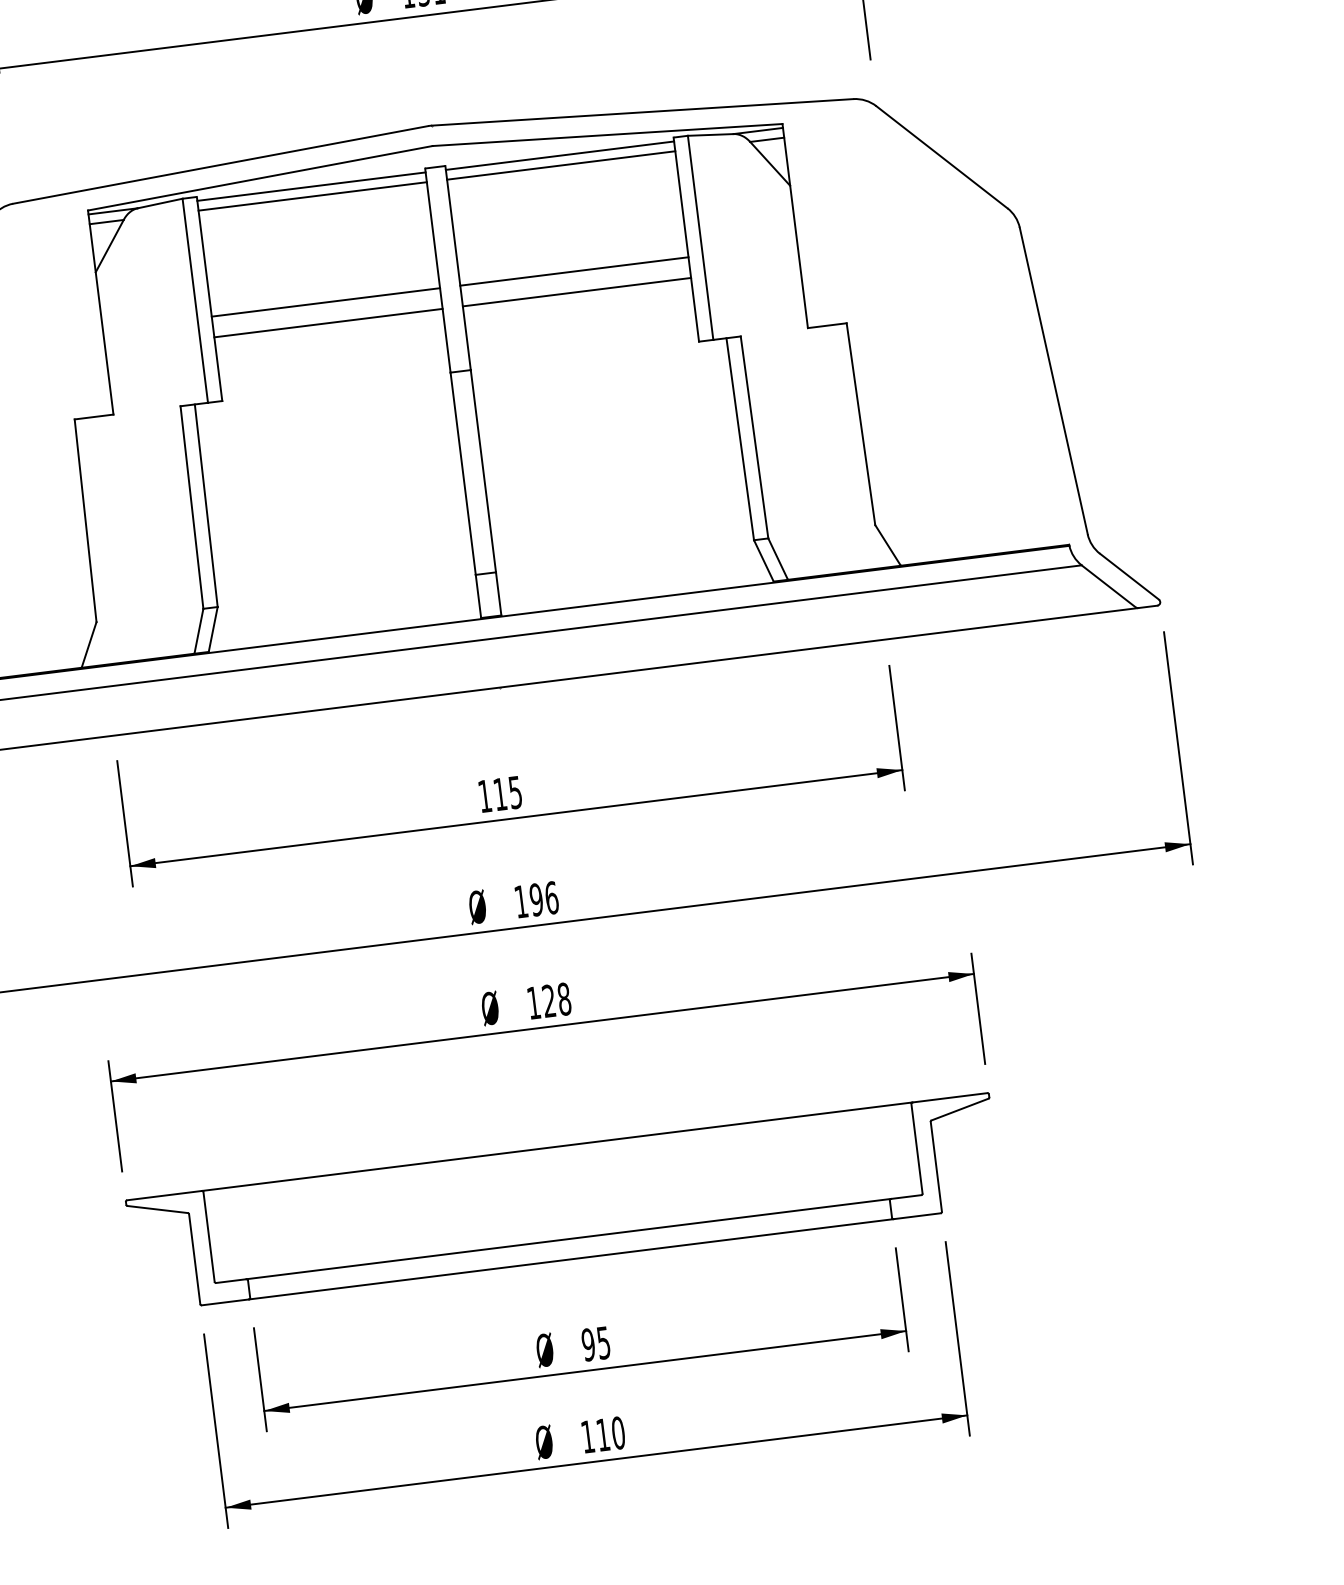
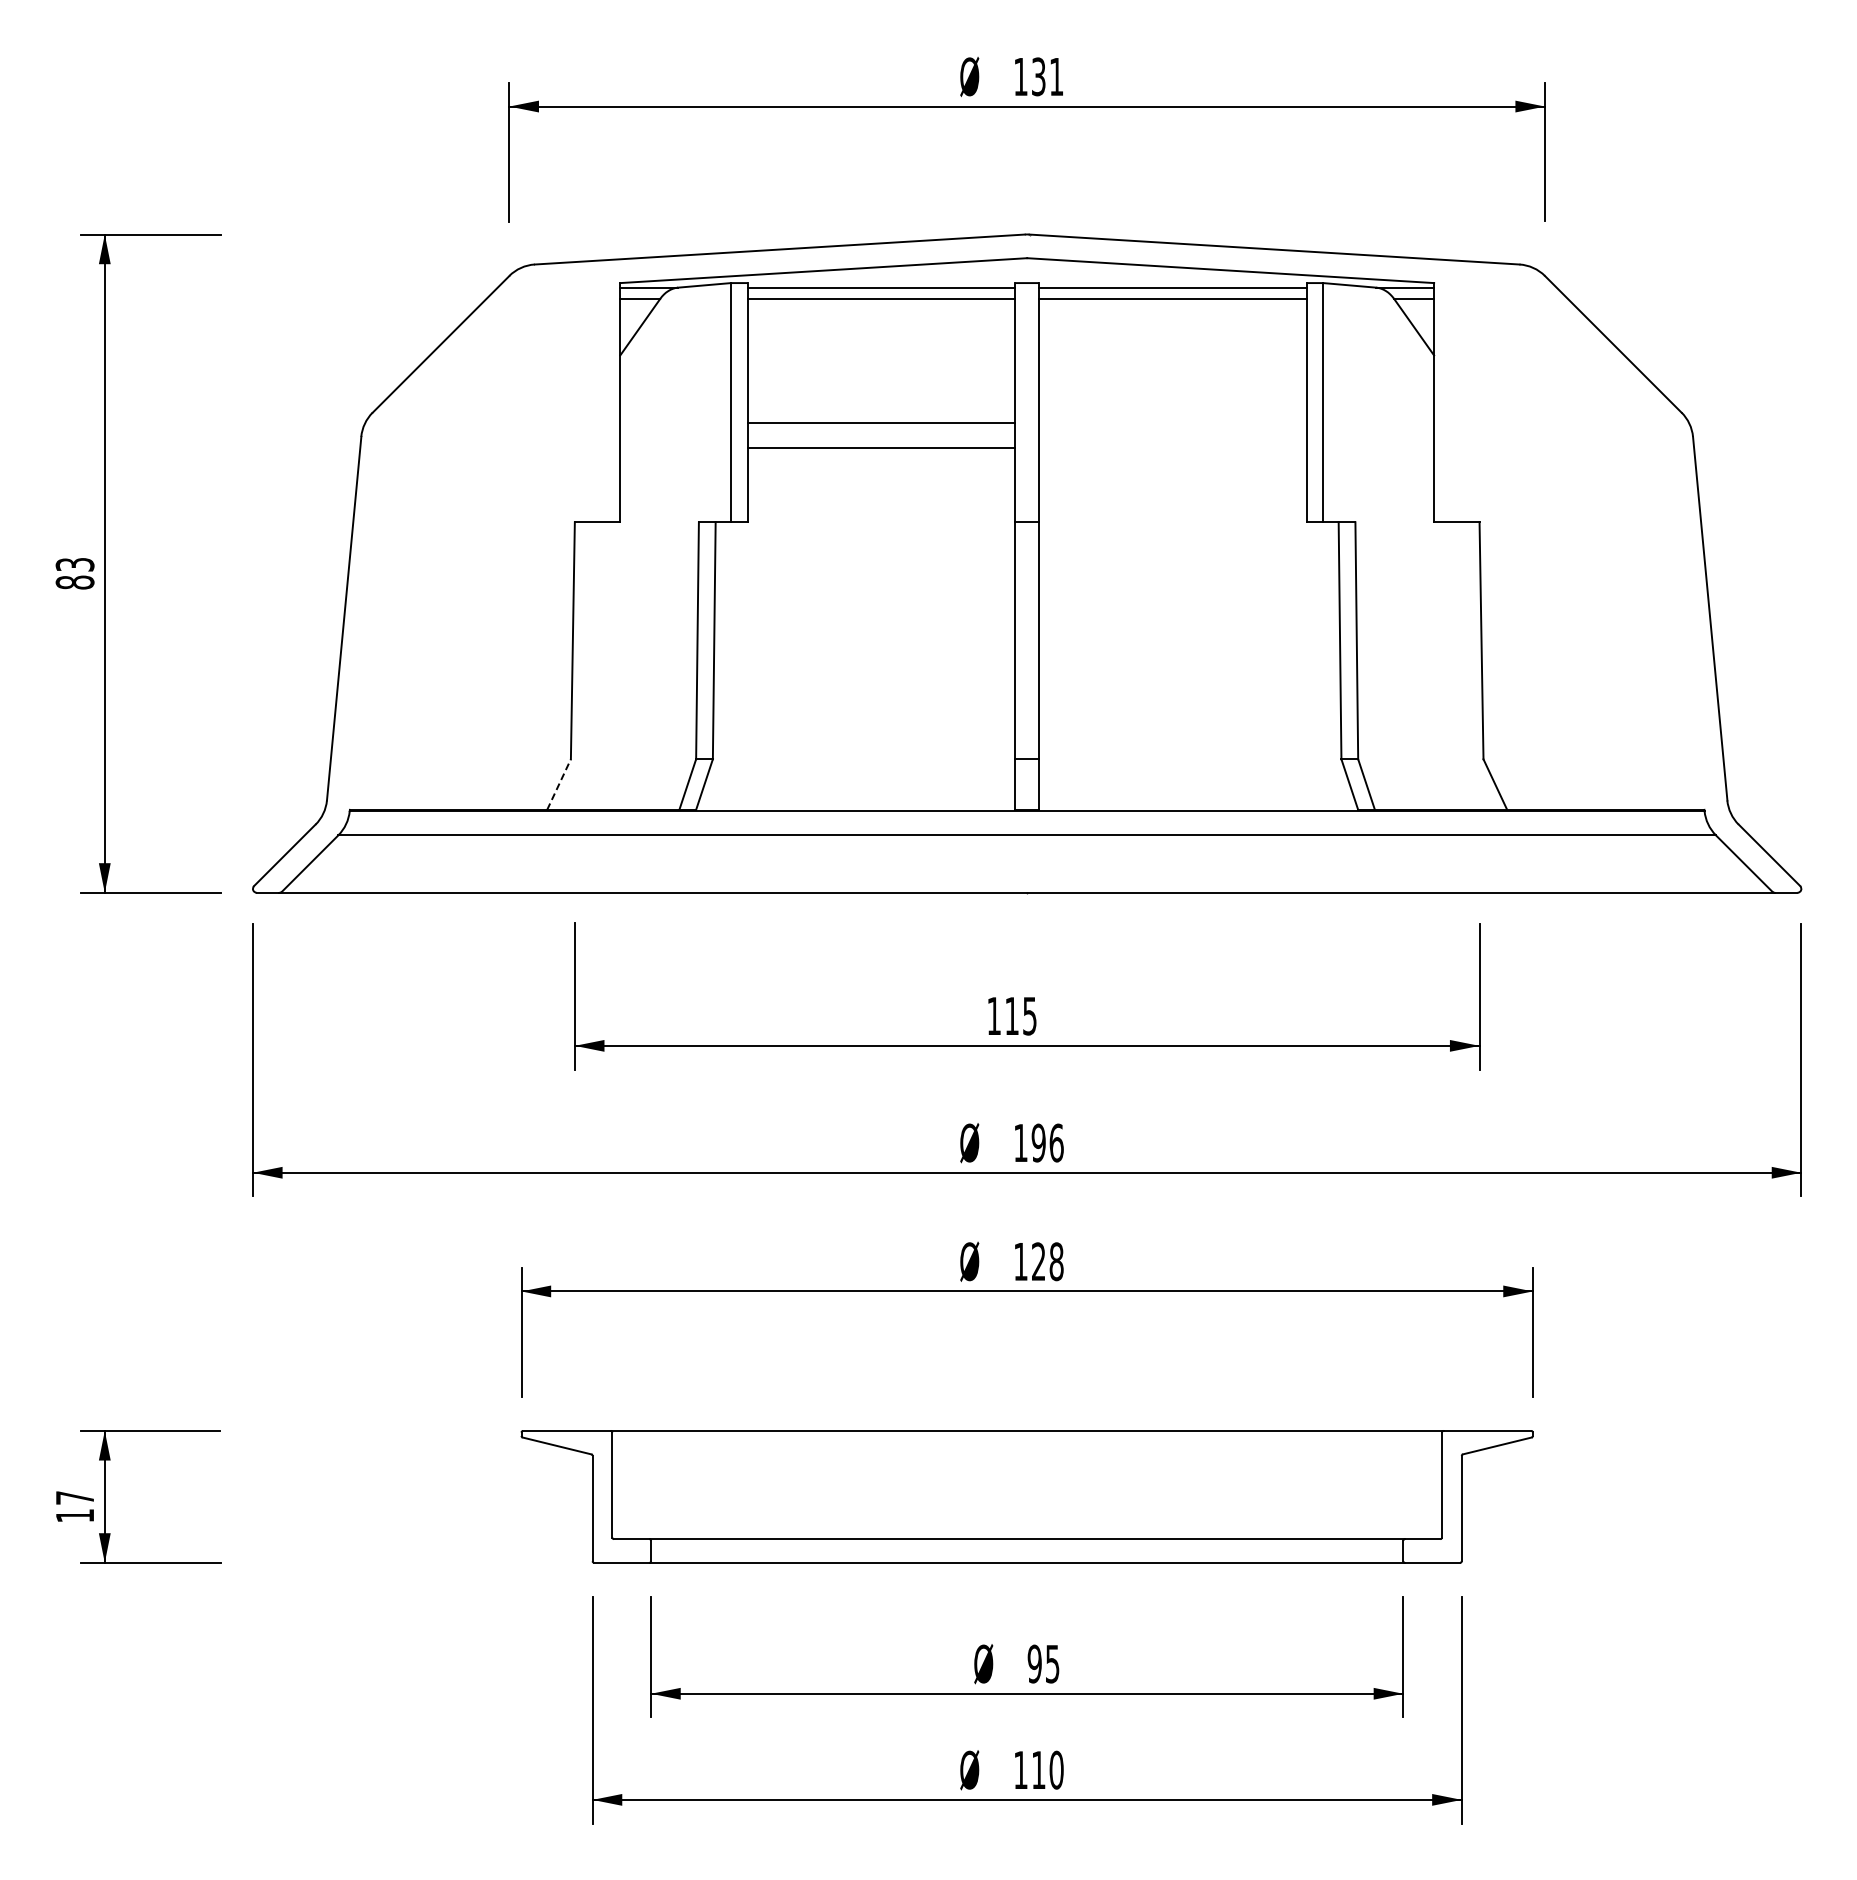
line: (574, 271) -> (1172, 423), removed
line: (576, 292) -> (1172, 447), removed
line: (89, 644) -> (559, 784), solid -> dashed

